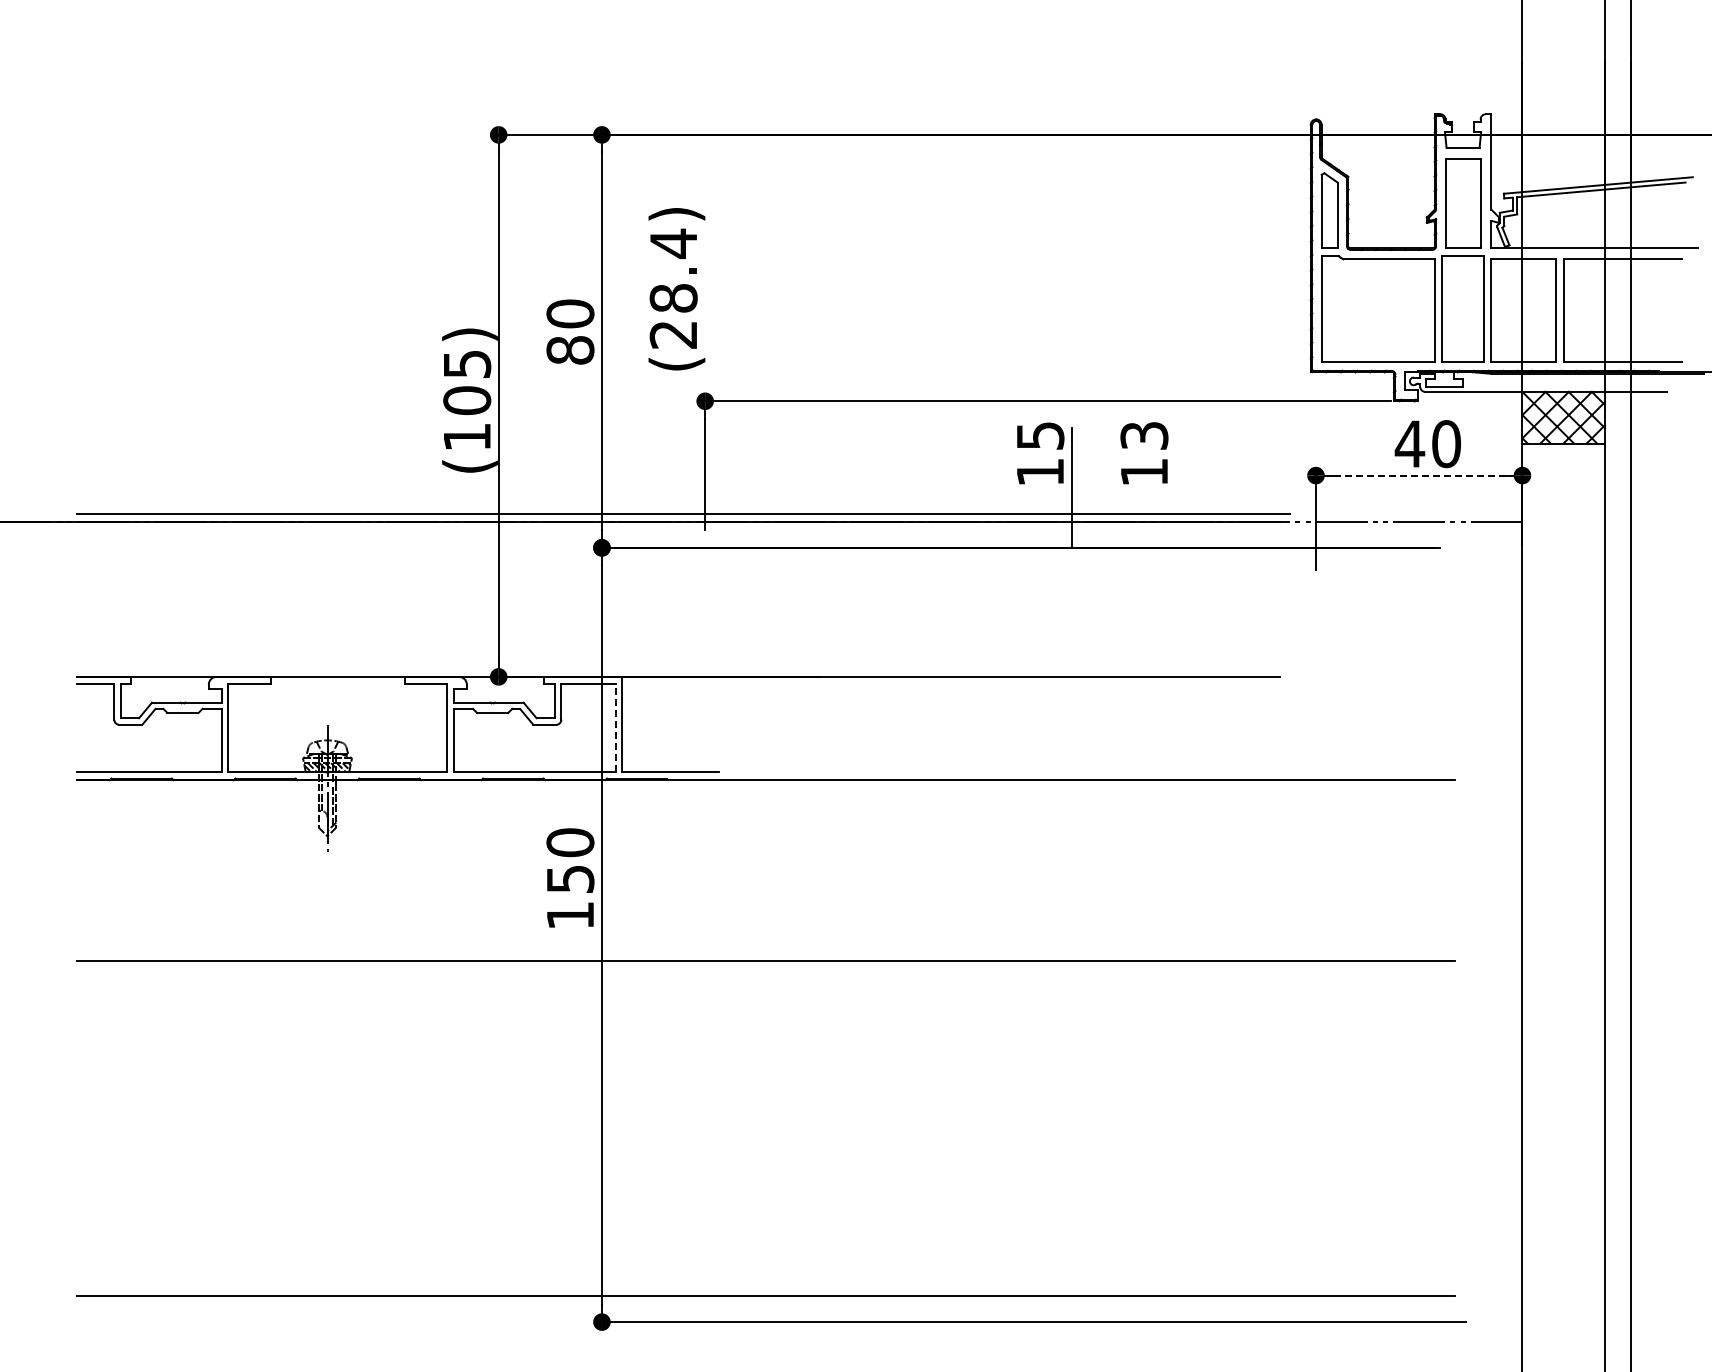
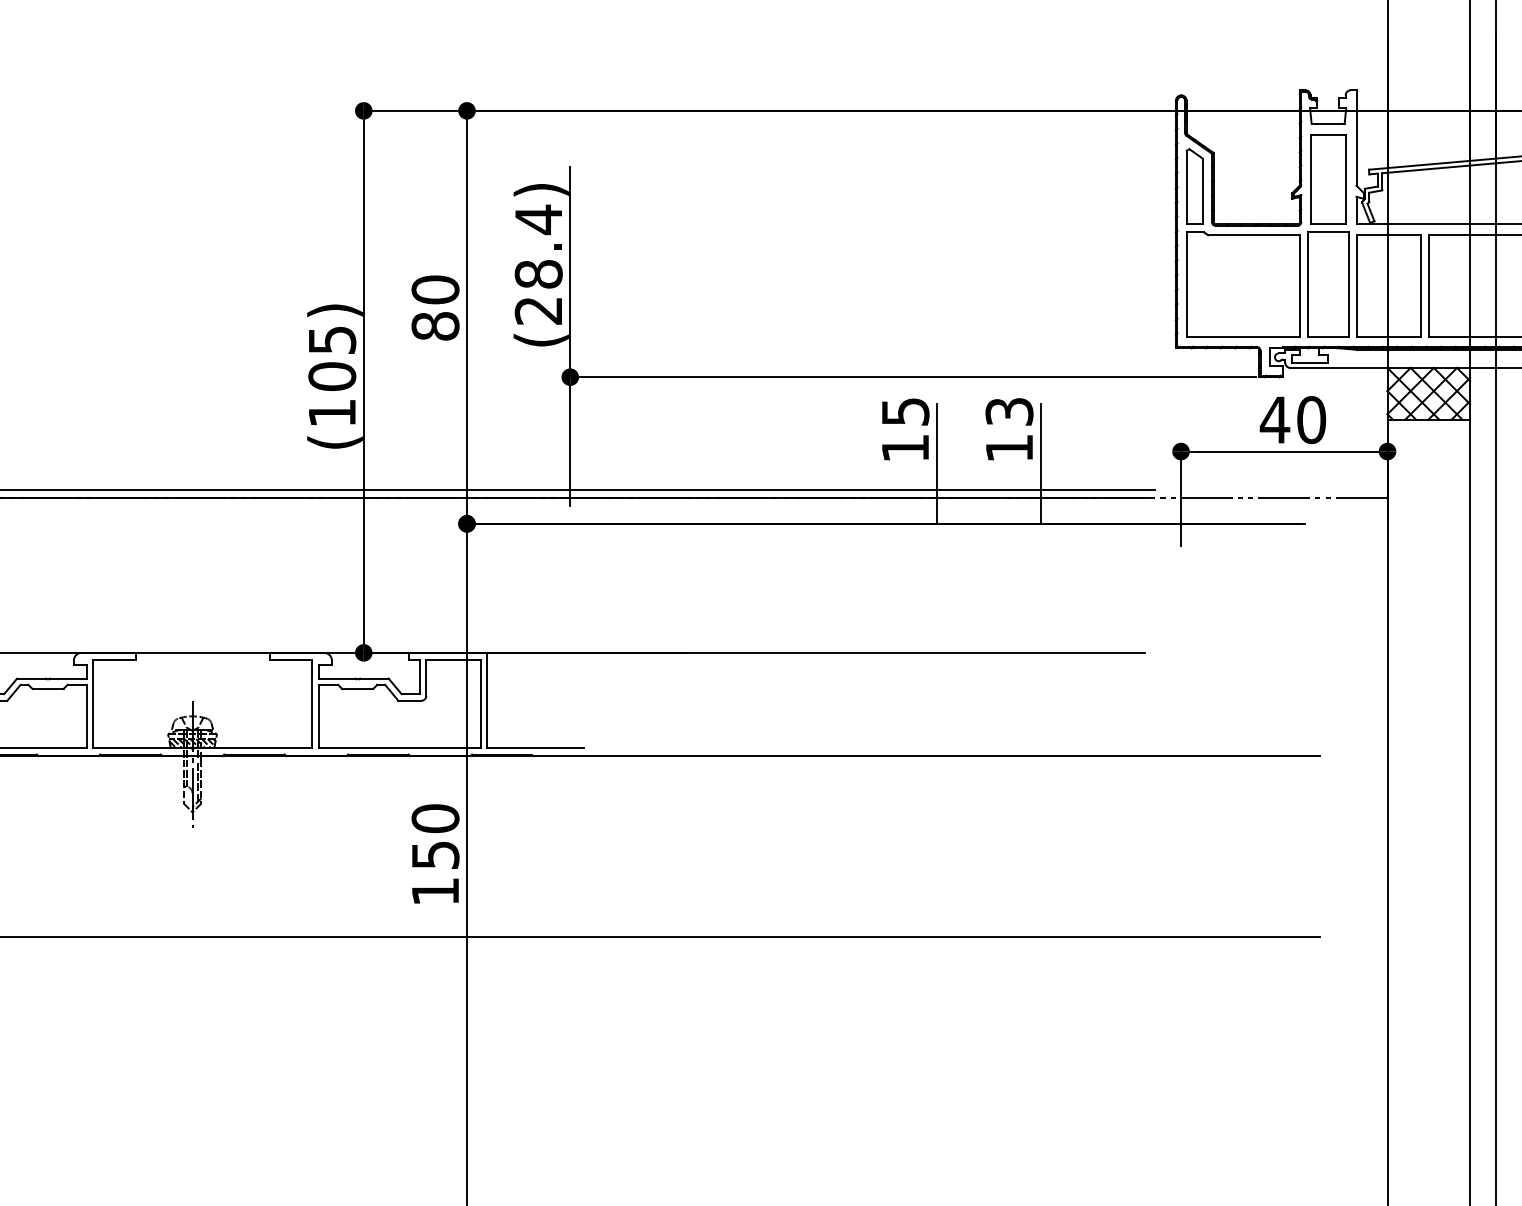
line: (705, 296) -> (570, 272), added
line: (1419, 475) -> (1284, 451), dashed -> solid
line: (1175, 487) -> (1040, 463), added
line: (615, 727) -> (480, 703), dashed -> solid

